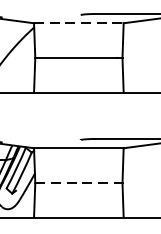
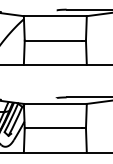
line: (79, 23) -> (55, 16), dashed -> solid
line: (76, 183) -> (53, 128), dashed -> solid

